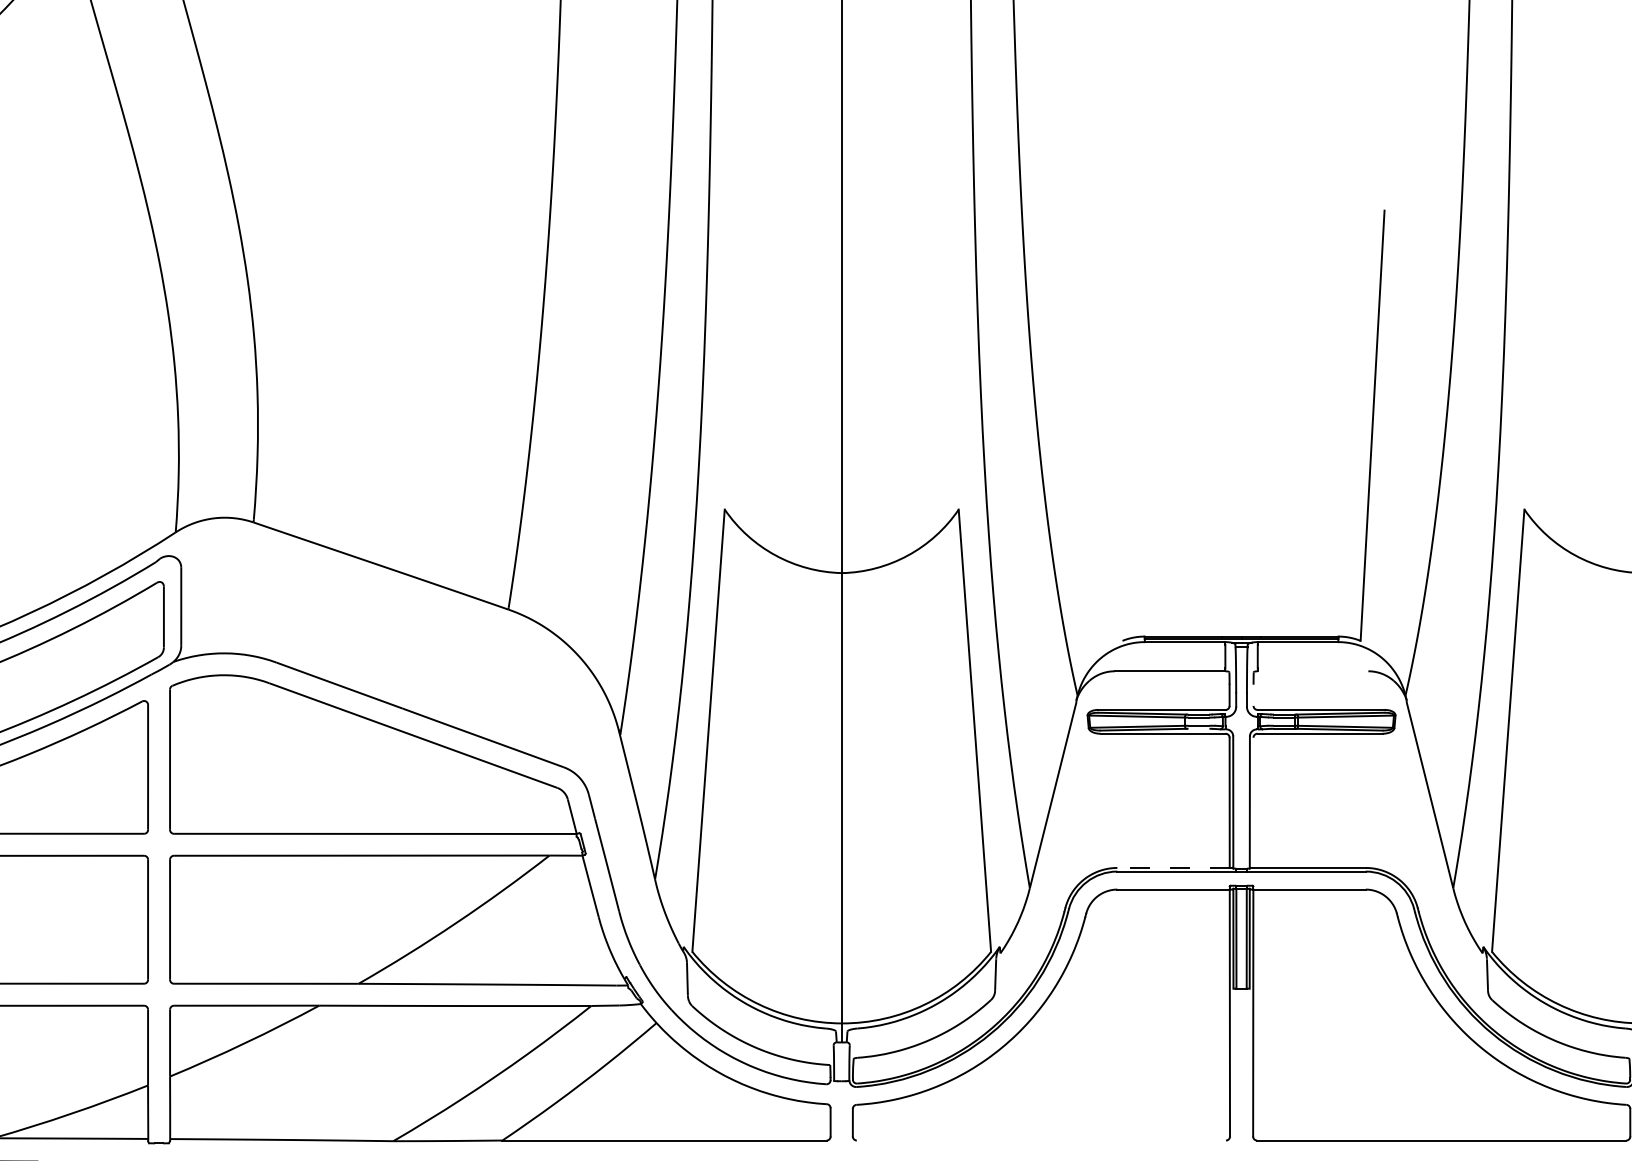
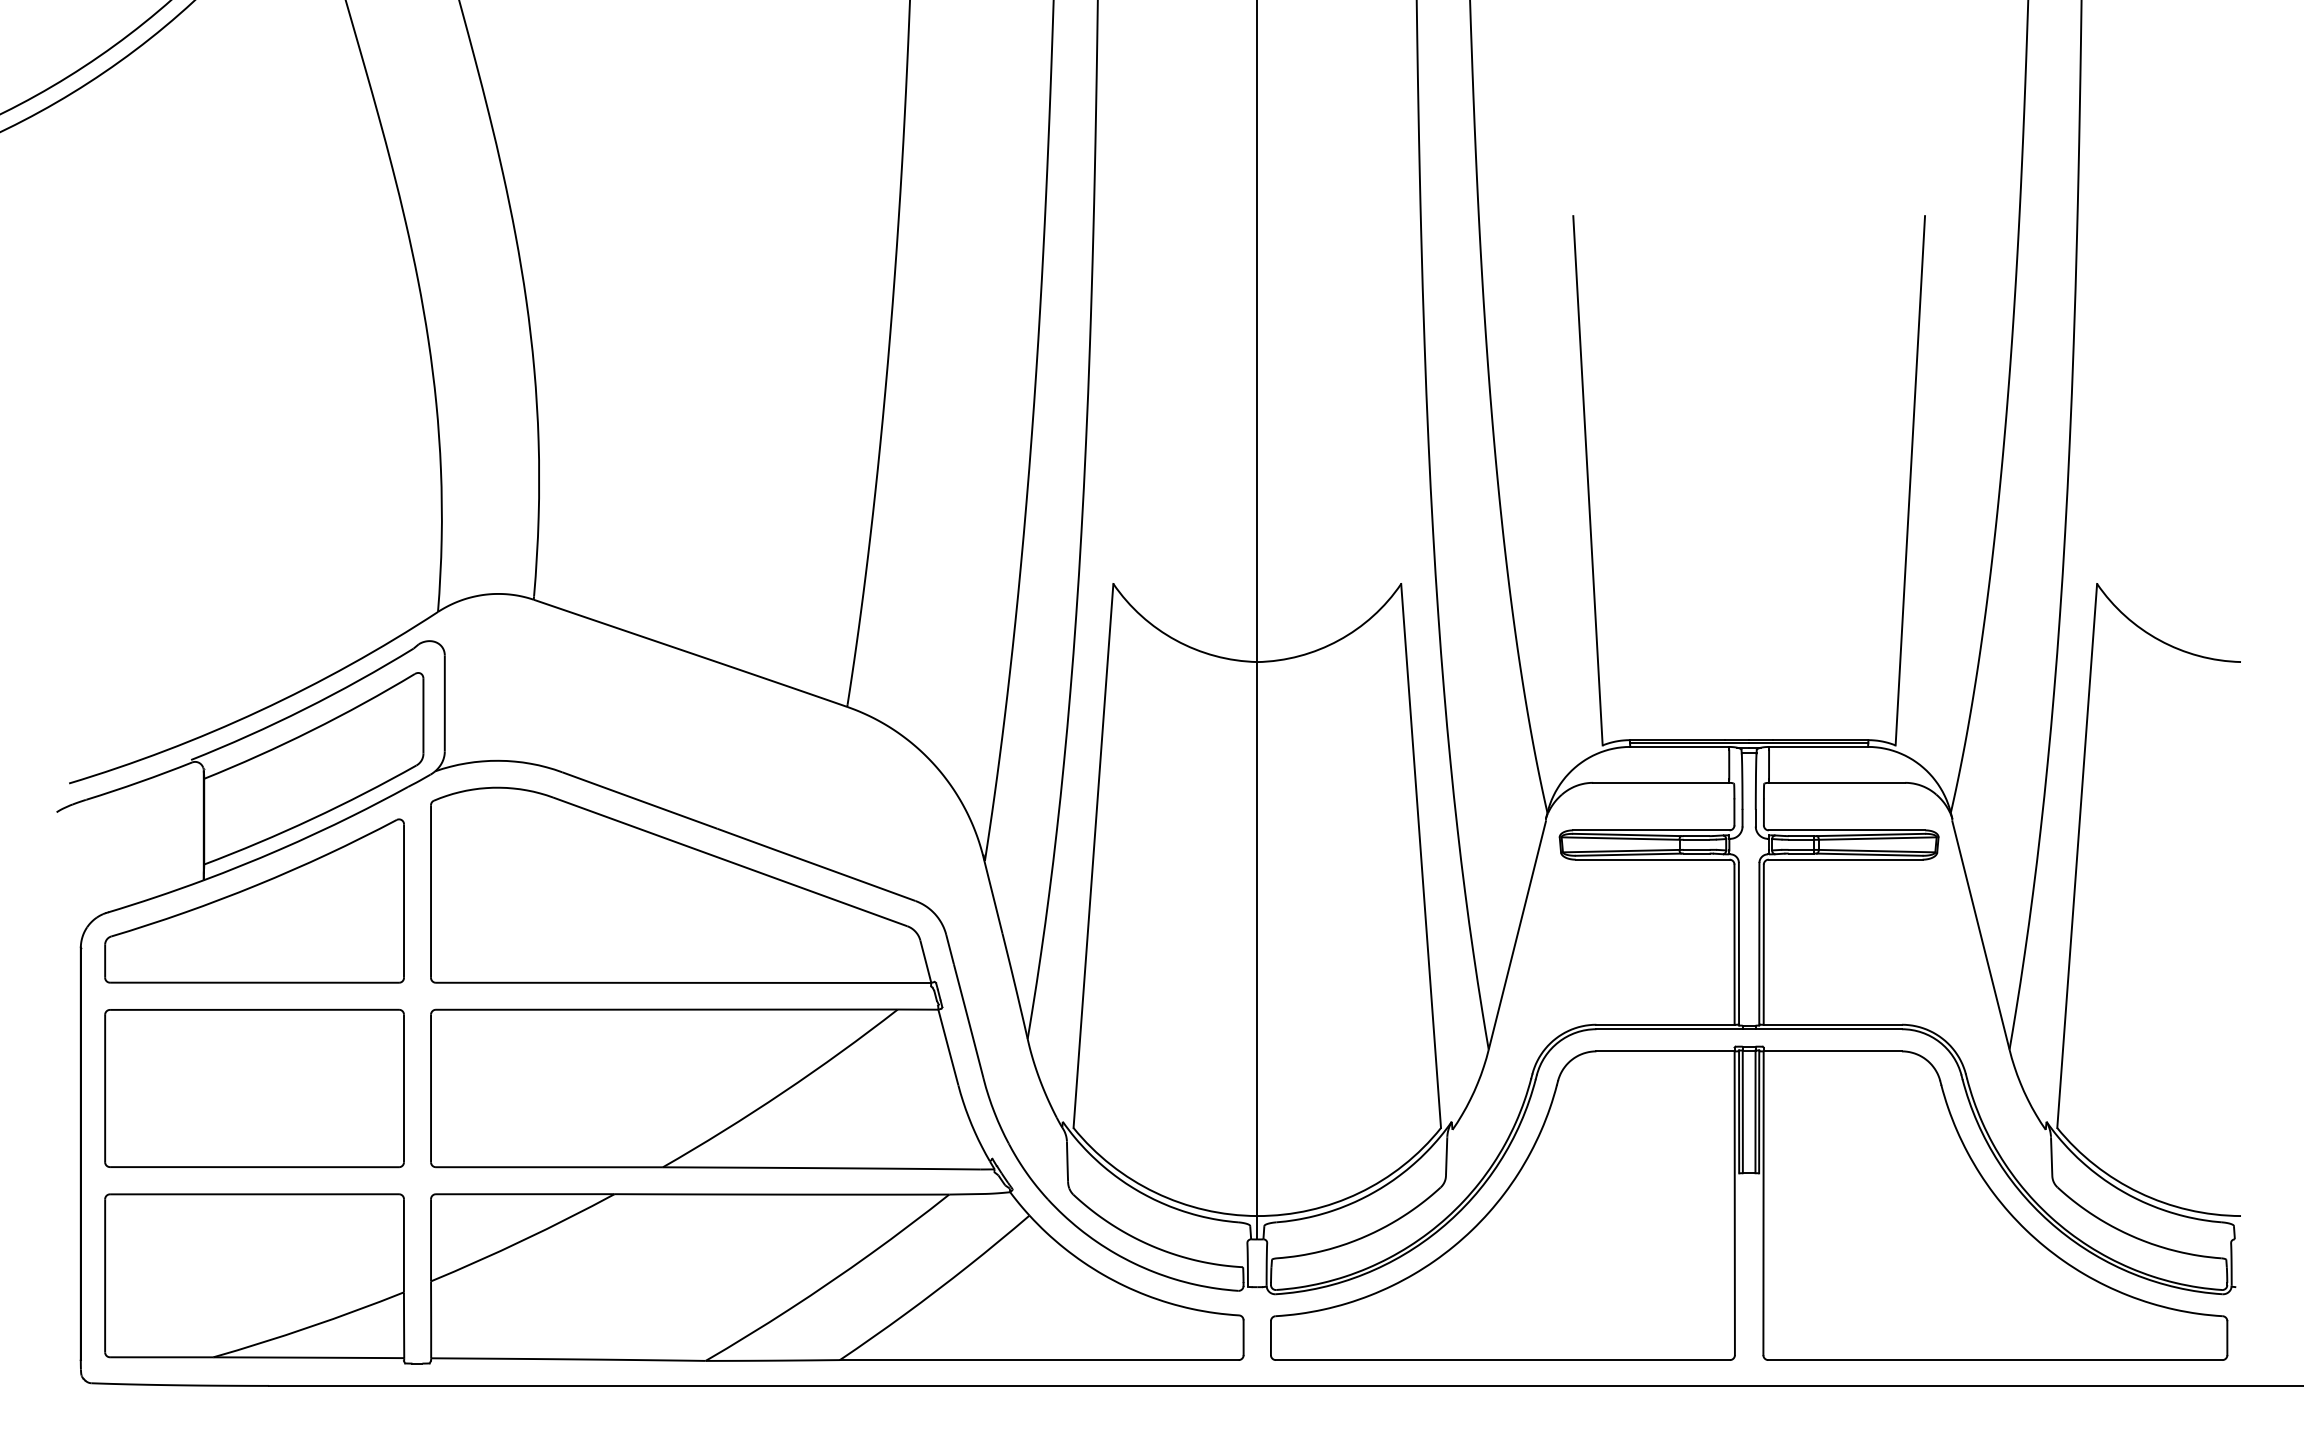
line: (1110, 425) -> (1587, 480), added
line: (1313, 671) -> (1837, 782), added
line: (1253, 695) -> (1763, 812), added
line: (1198, 728) -> (1696, 853), added
line: (1253, 802) -> (1763, 944), added
line: (1173, 867) -> (1665, 1024), dashed -> solid
line: (1041, 1140) -> (1502, 1360), added

